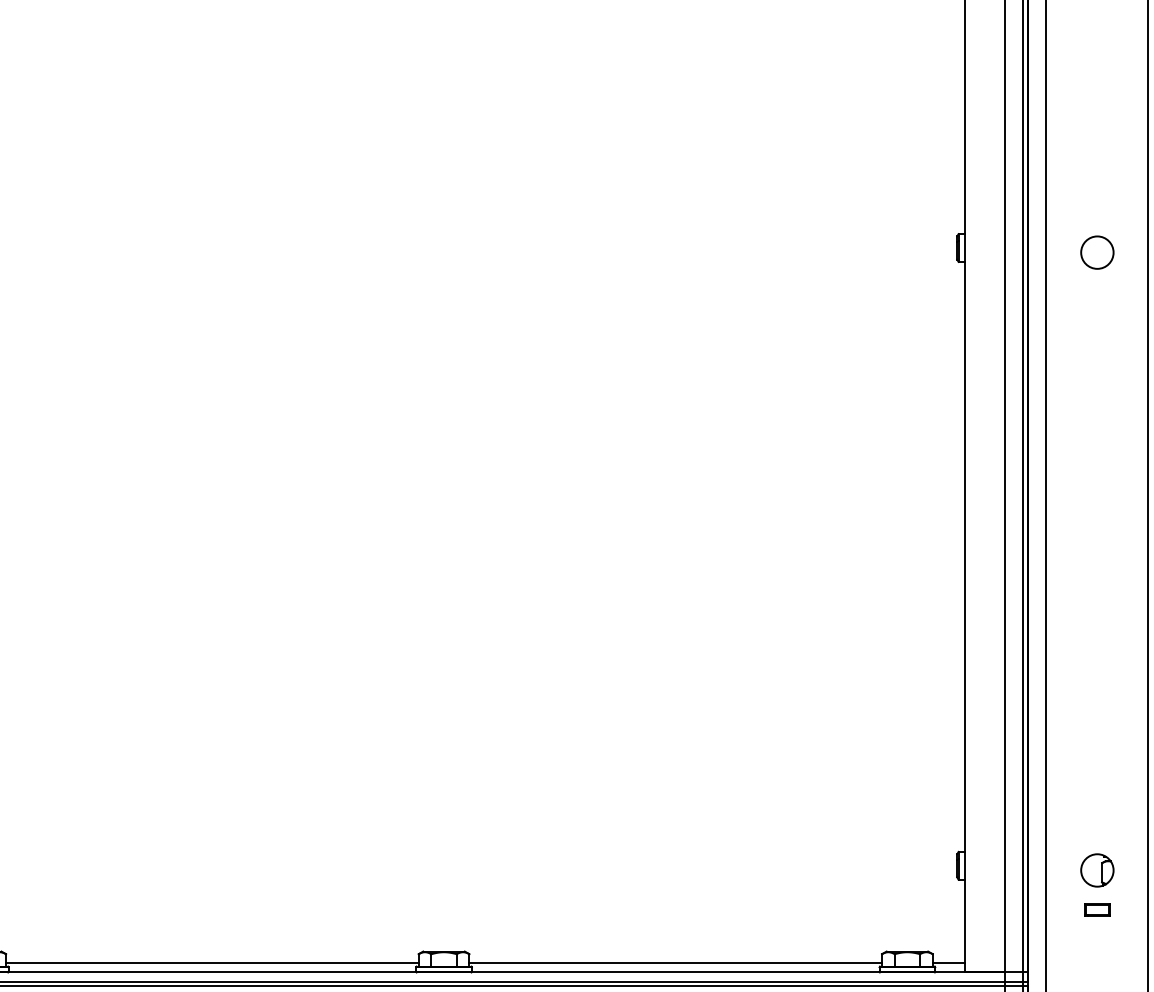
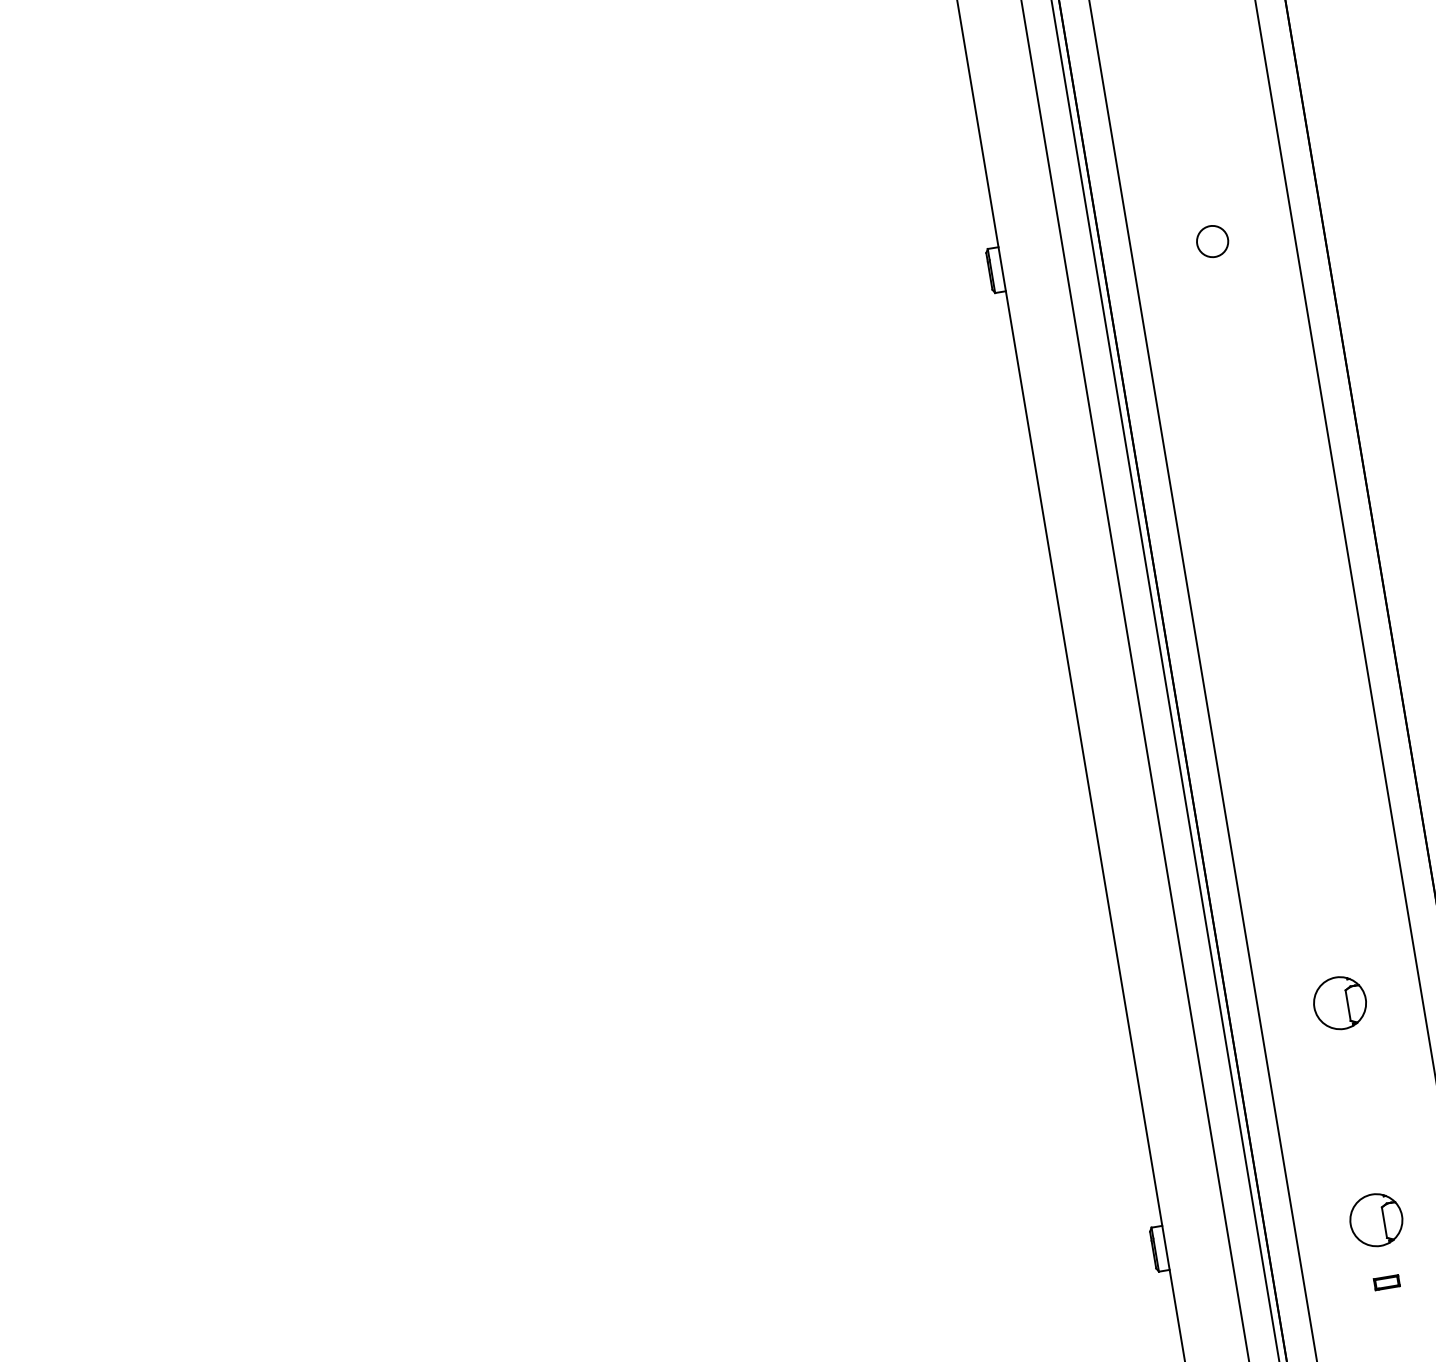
circle: (1097, 252) -> (1212, 241), size x0.6
part: (1097, 733) -> (1340, 1003), added
part: (1097, 909) -> (1386, 1282), size x0.6

